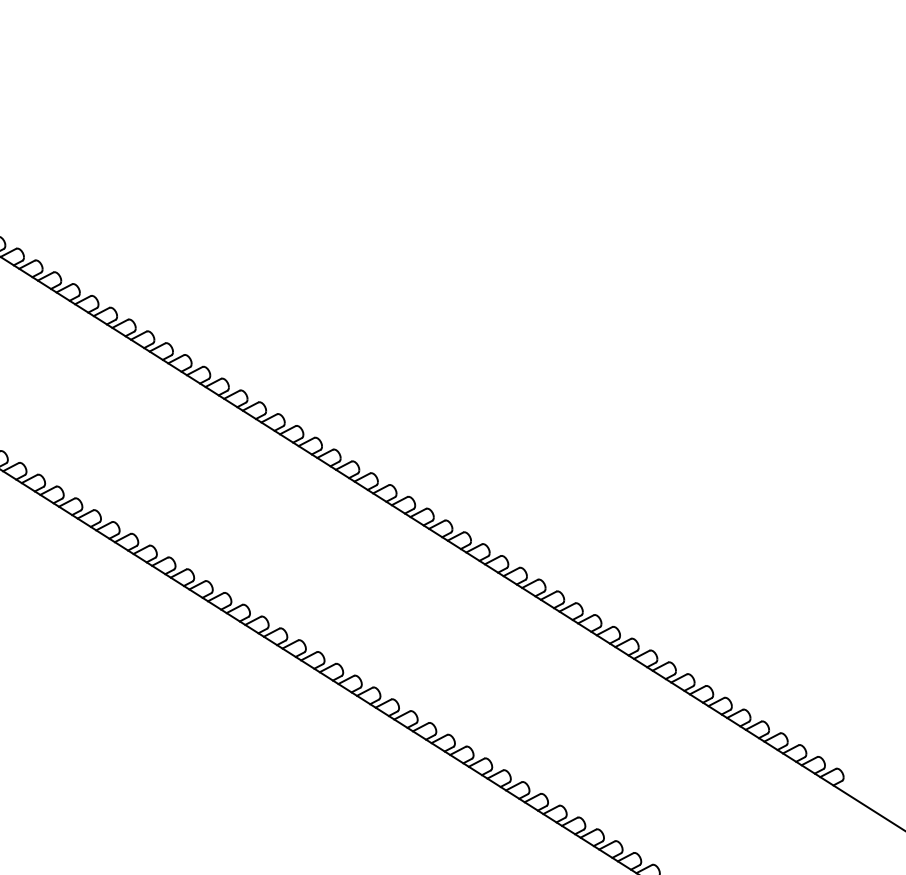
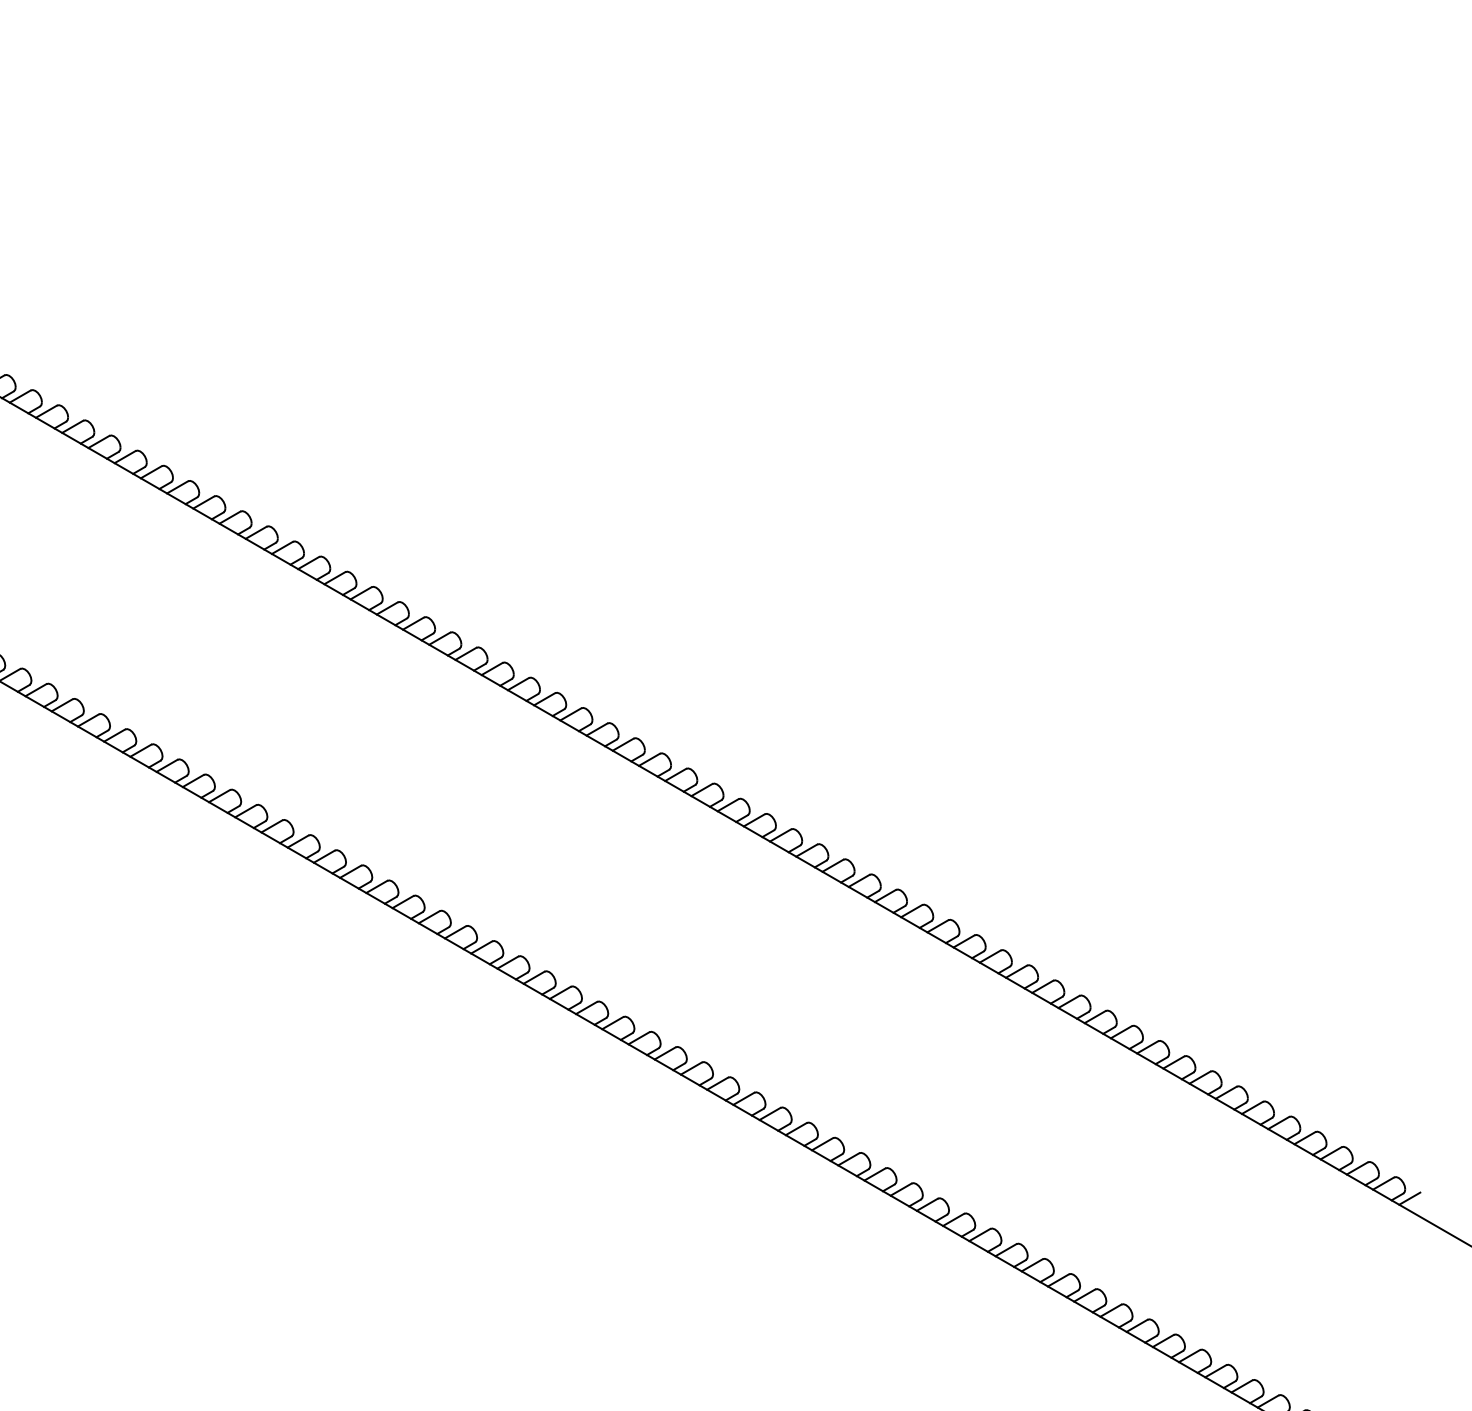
line: (846, 784) -> (1409, 1198), added

